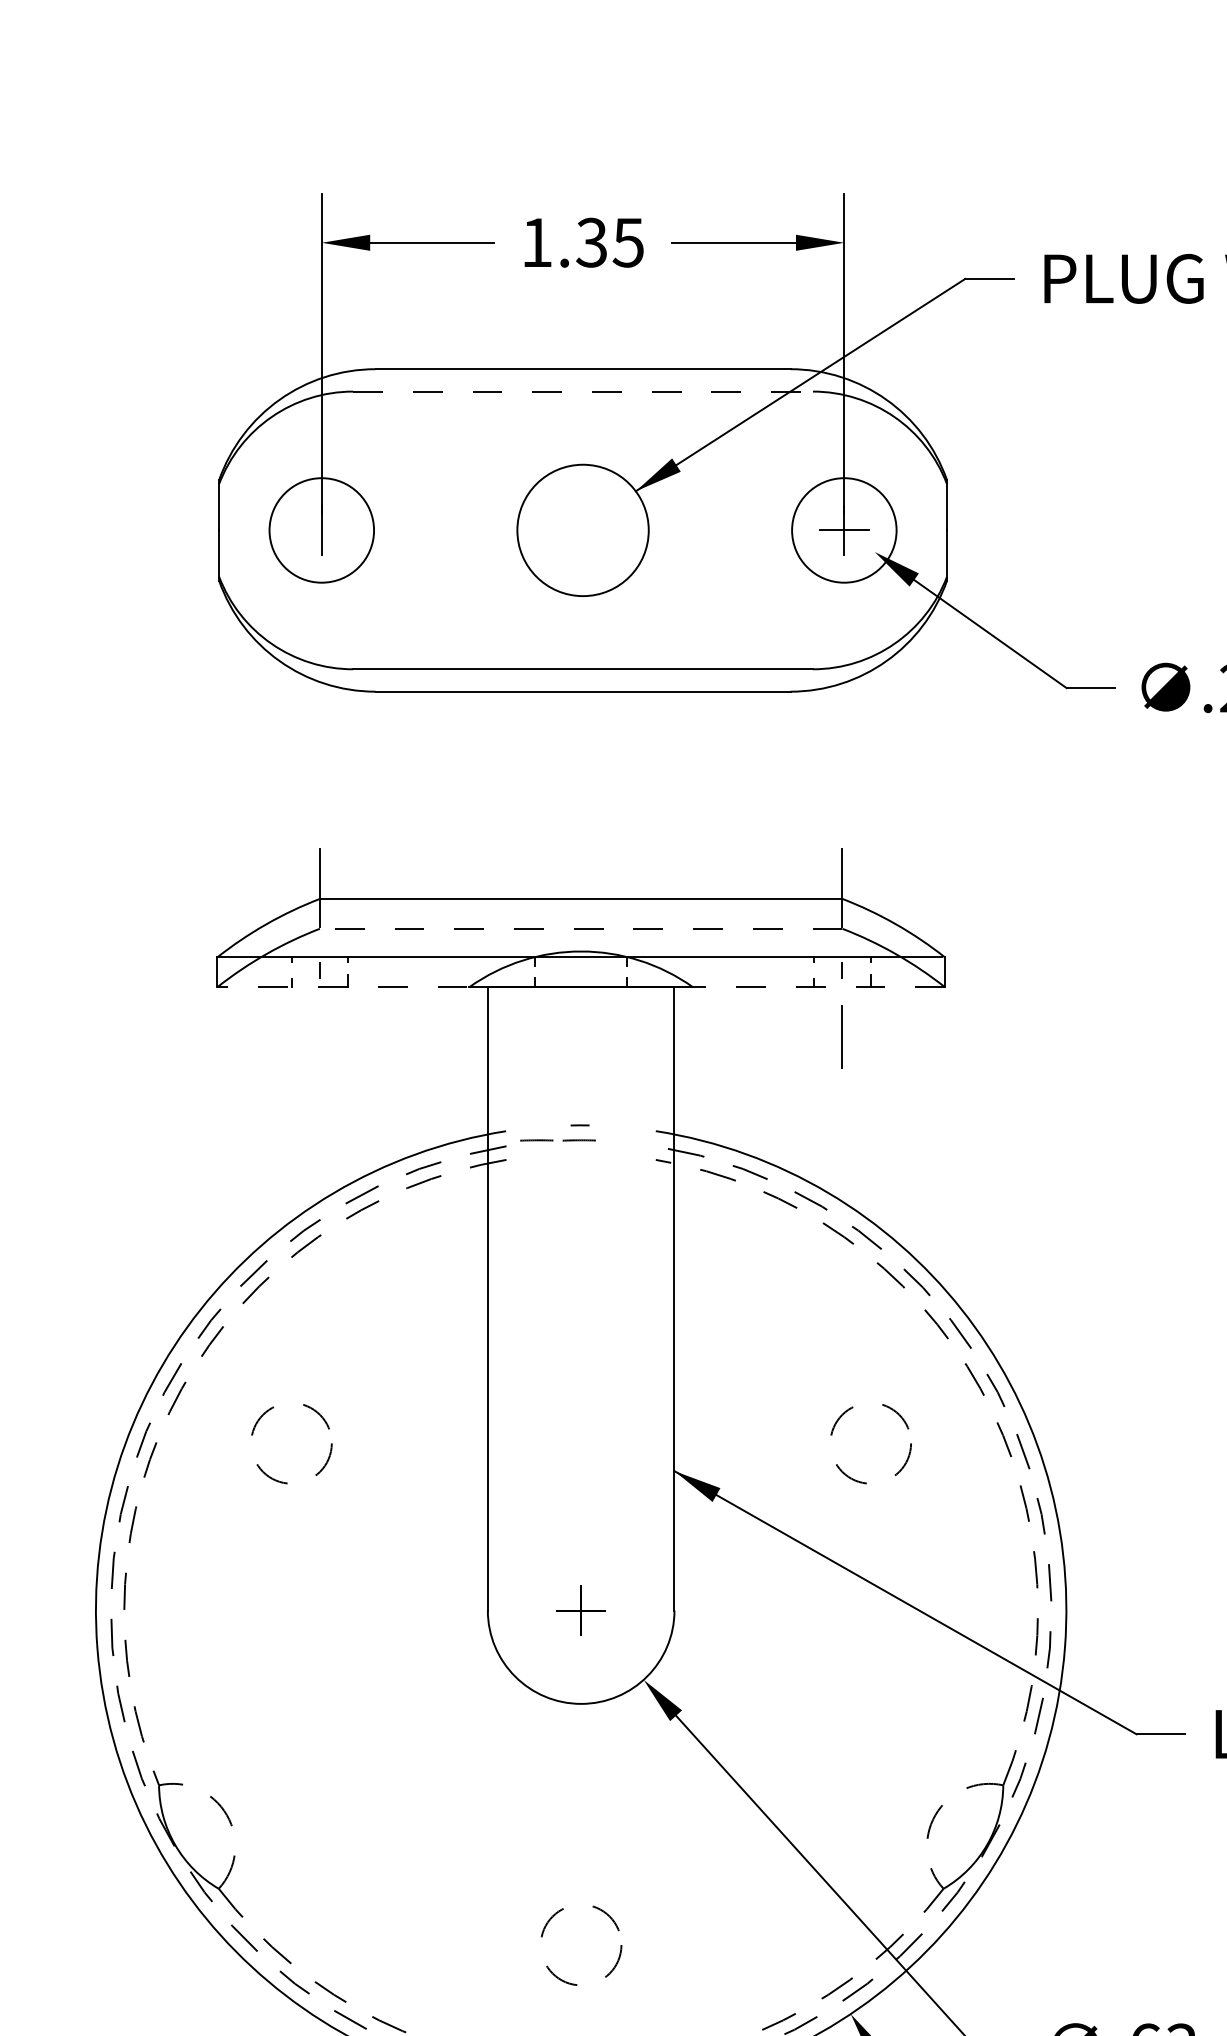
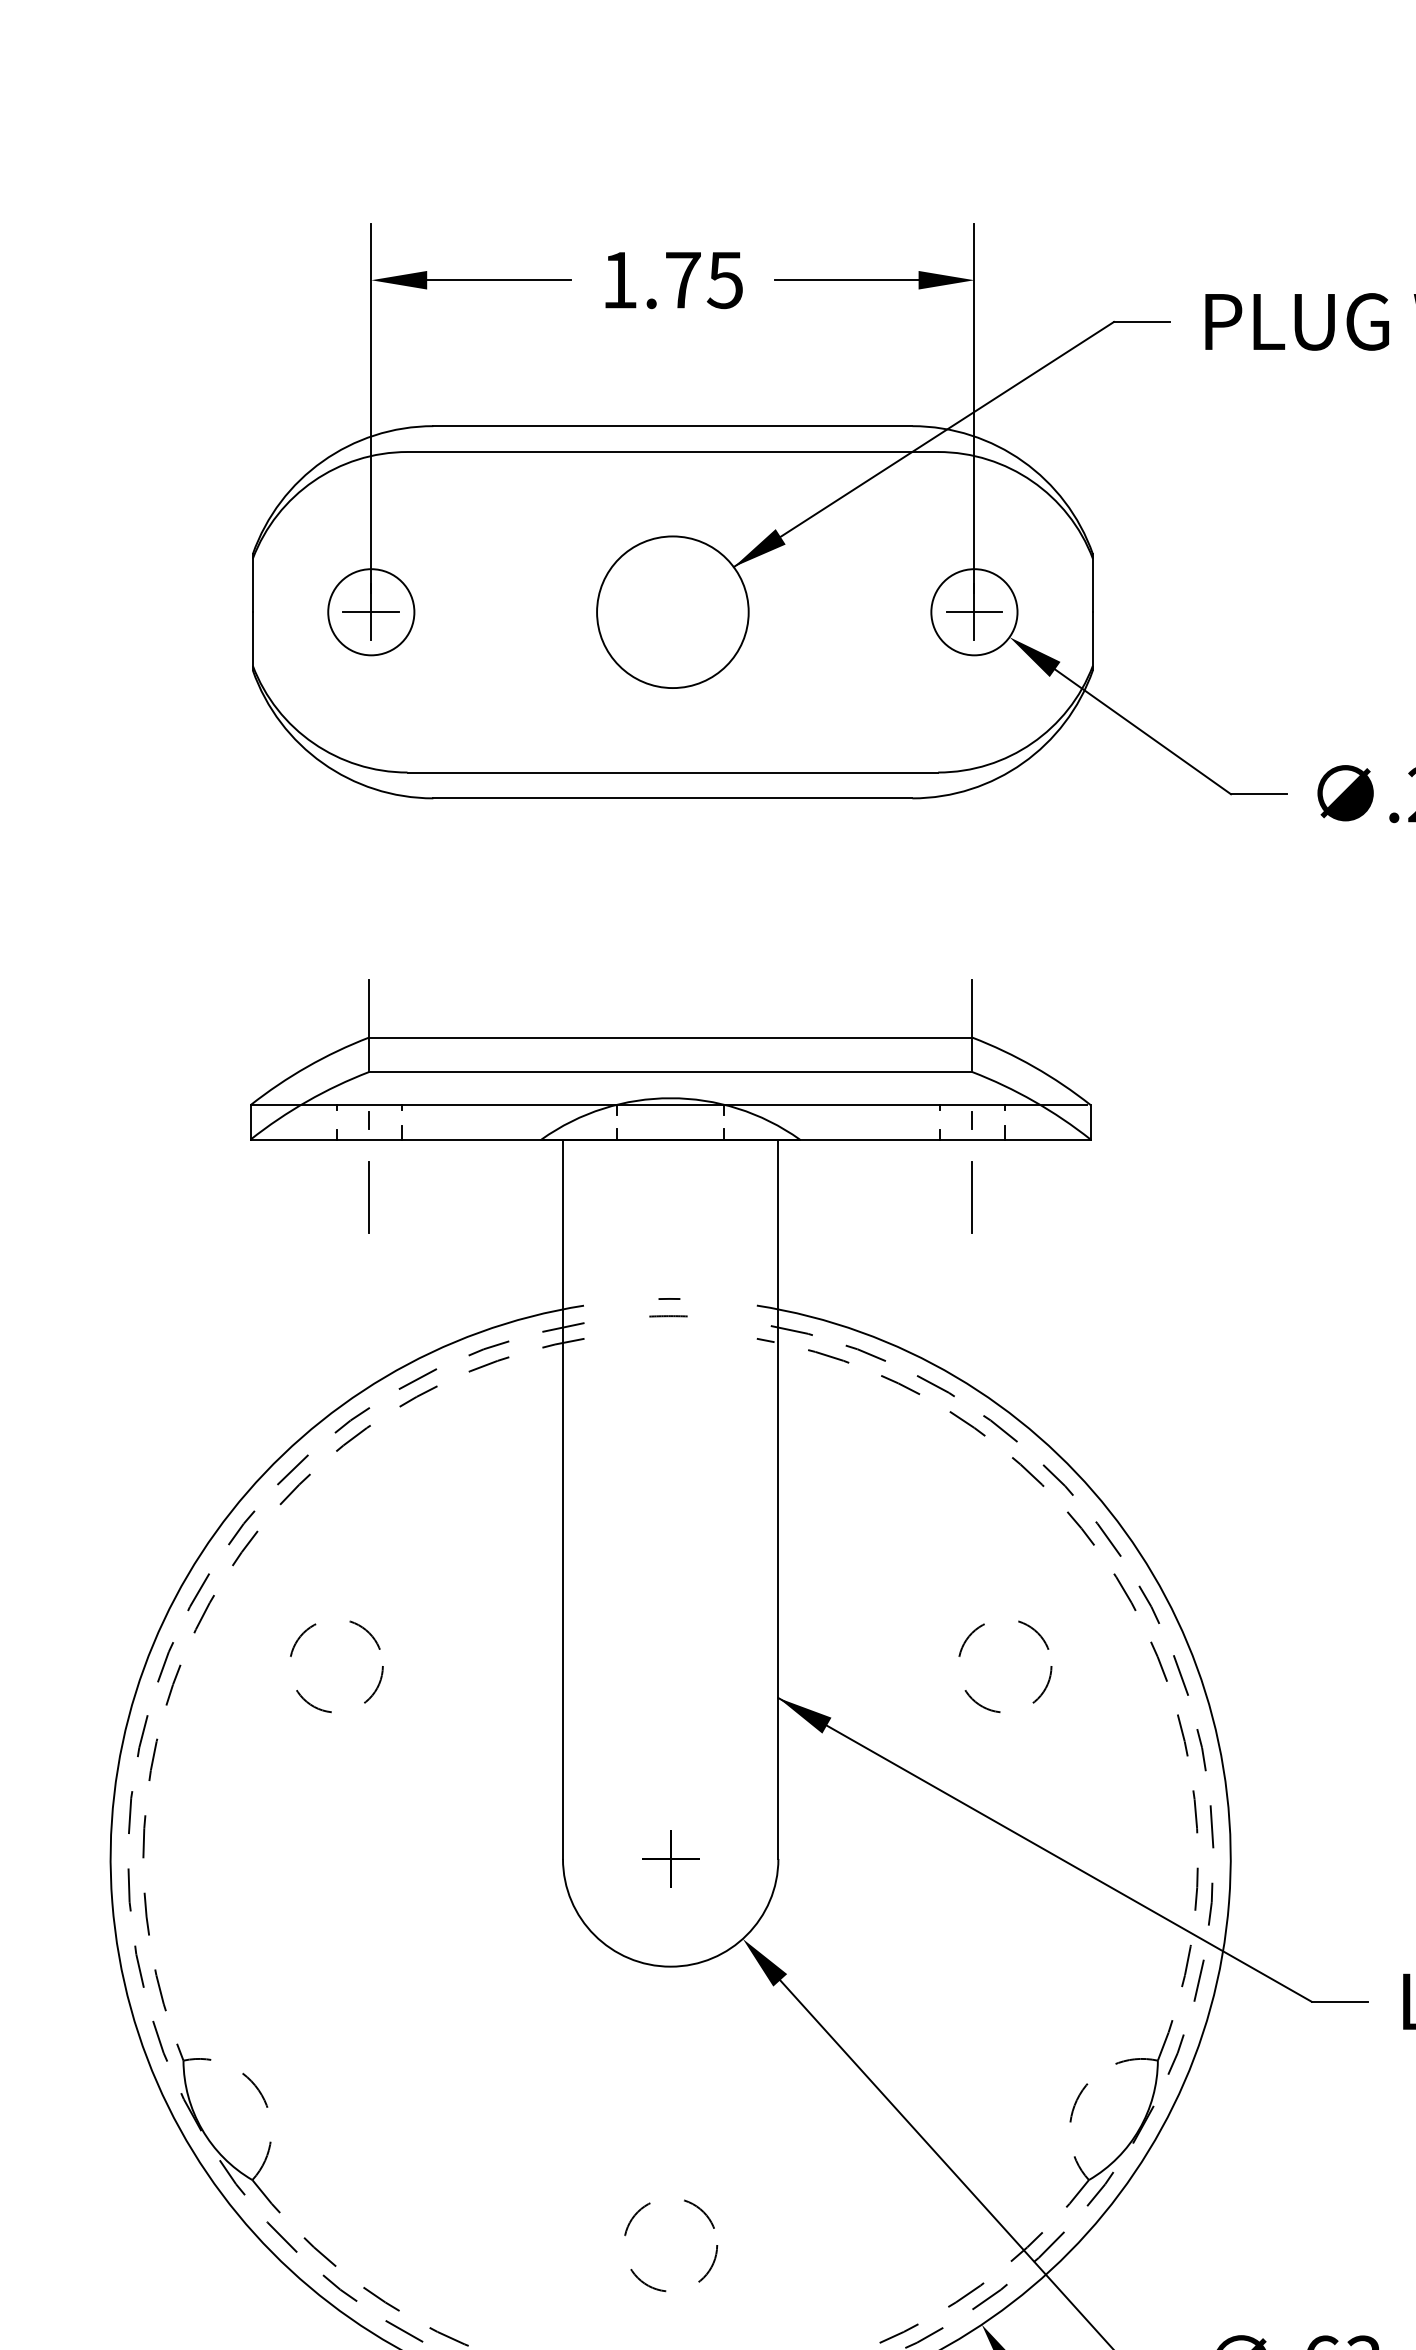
text: (591, 243) -> (682, 280), 1.35 -> 1.75
line: (583, 392) -> (673, 452), dashed -> solid
circle: (321, 530) -> (371, 612), size x0.71
line: (321, 530) -> (371, 612), added
circle: (844, 530) -> (974, 612), size x0.71
line: (581, 929) -> (670, 1072), dashed -> solid
line: (581, 987) -> (670, 1139), dashed -> solid
line: (320, 1036) -> (369, 1196), added
line: (536, 1140) -> (619, 1316), removed

